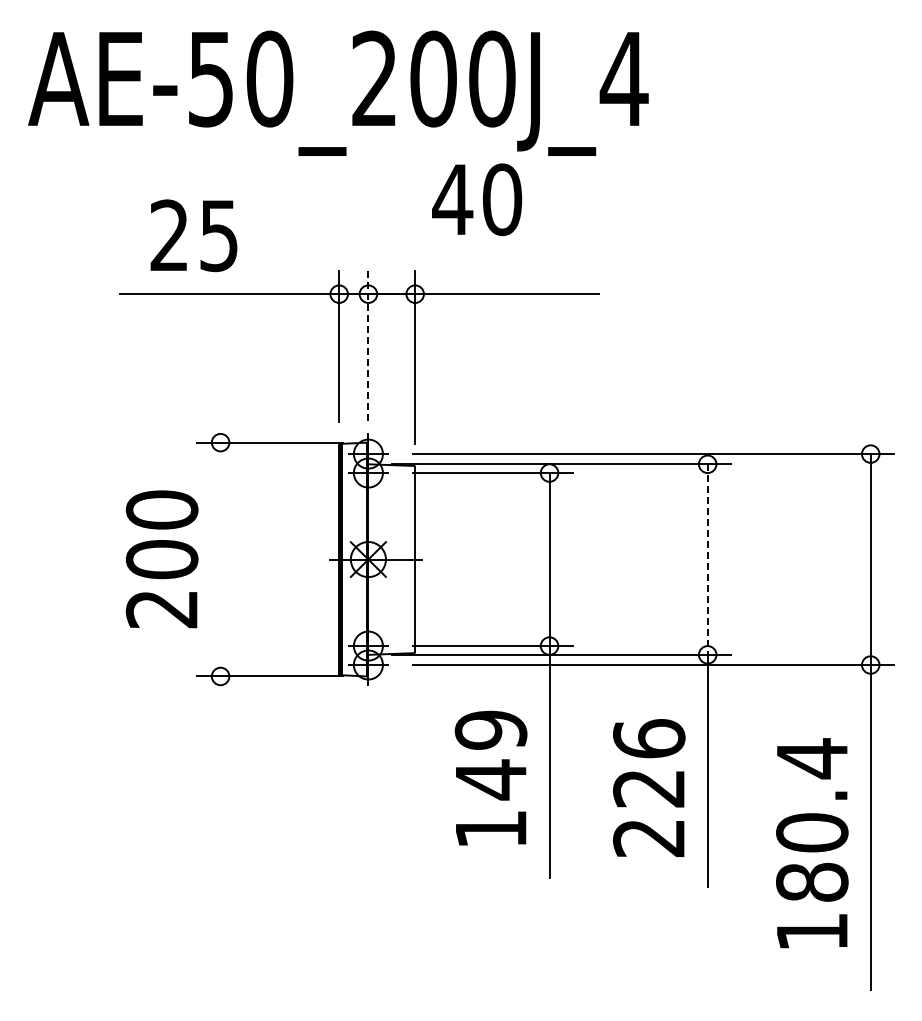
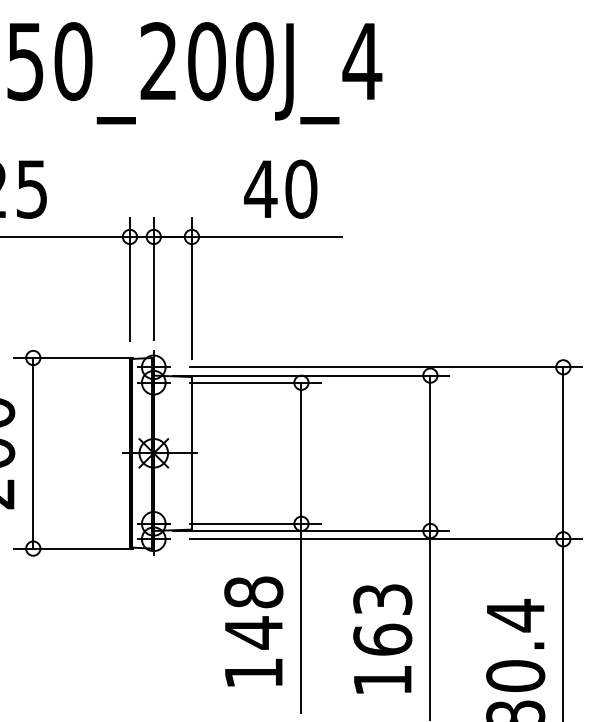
text: (477, 199) -> (281, 189), moved
line: (368, 345) -> (153, 278), dashed -> solid
line: (220, 559) -> (33, 453), added
line: (707, 560) -> (430, 454), dashed -> solid
text: (490, 729) -> (253, 591), 149 -> 148
text: (649, 788) -> (382, 639), 226 -> 163

